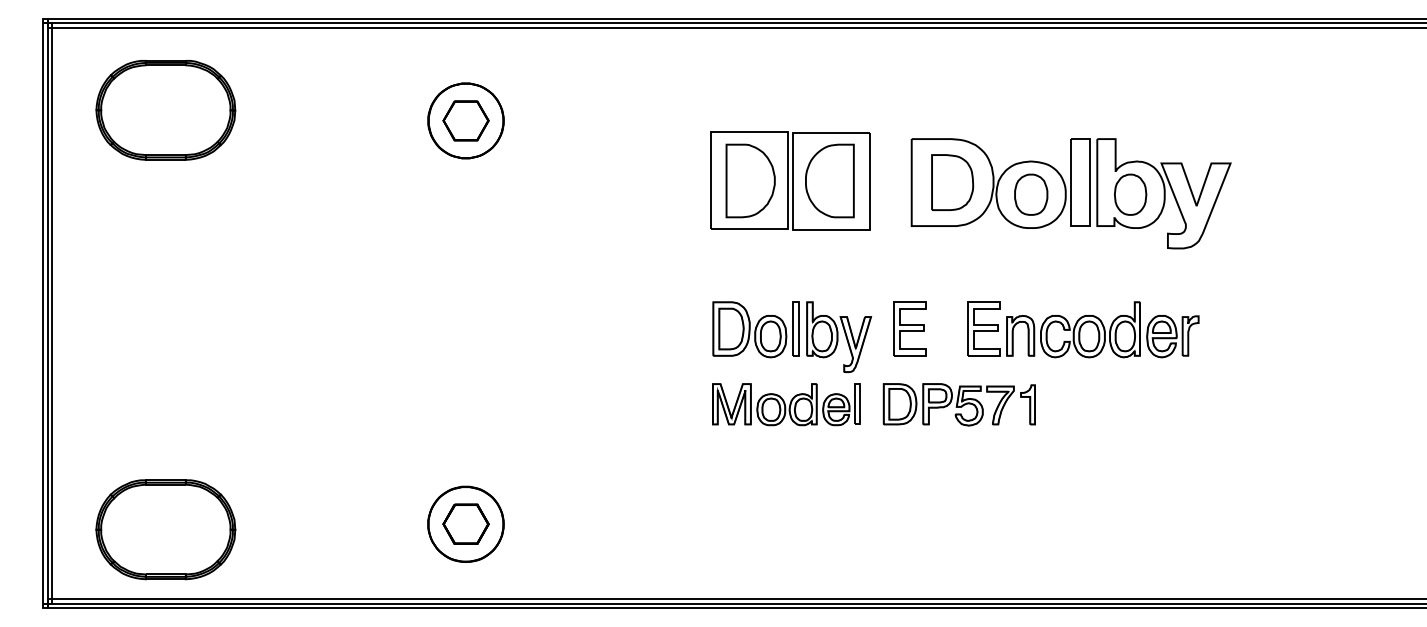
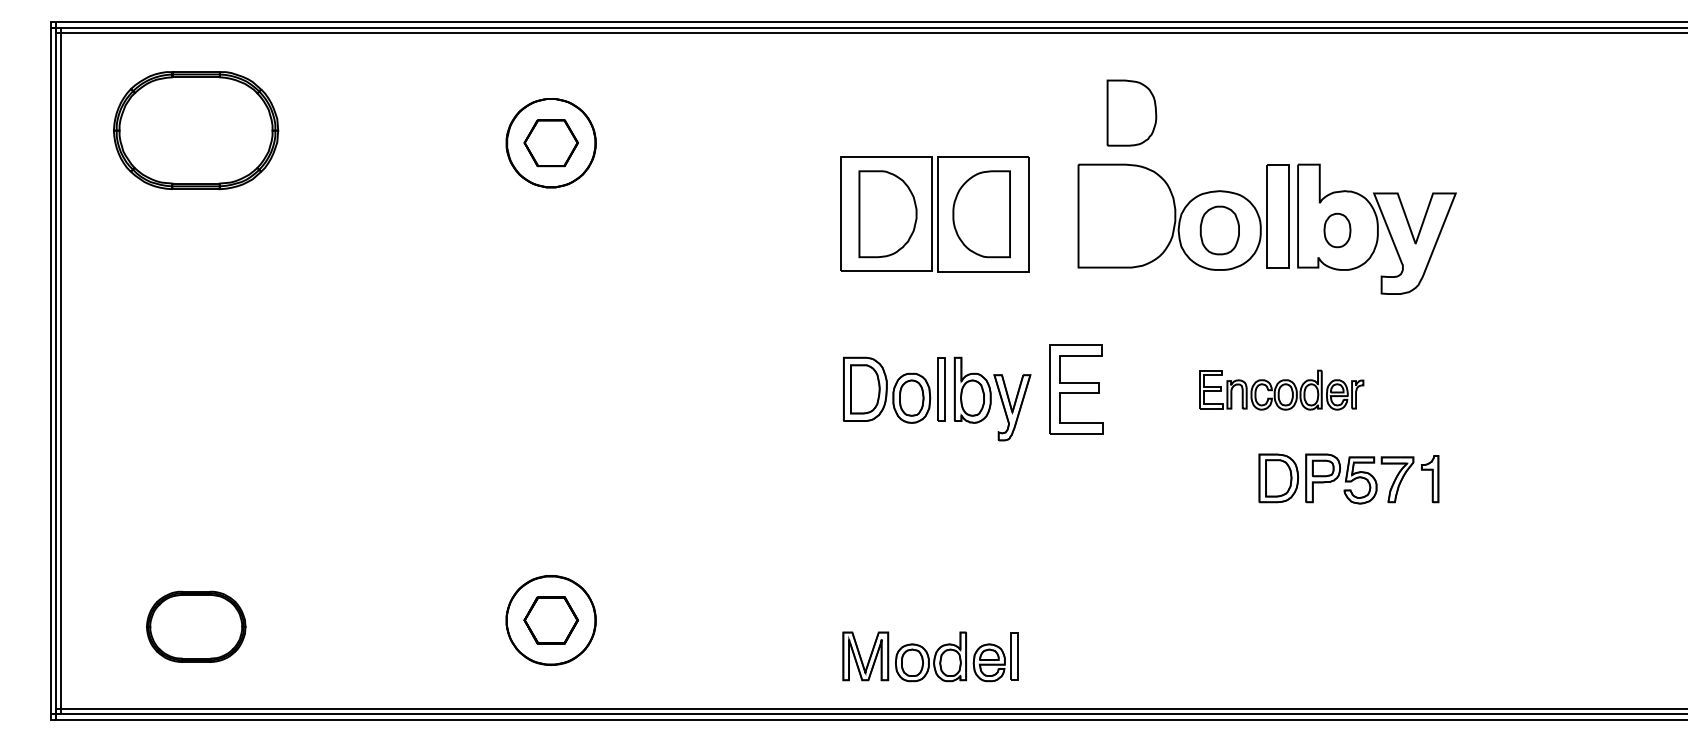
part: (952, 182) -> (1131, 112), moved
part: (1130, 194) -> (1337, 230), size x0.7
part: (910, 329) -> (1076, 389), size x1.4
part: (1083, 329) -> (1281, 389), size x0.6
part: (786, 404) -> (930, 656), moved
part: (959, 404) -> (1348, 478), moved
part: (166, 529) -> (196, 626), size x0.6

